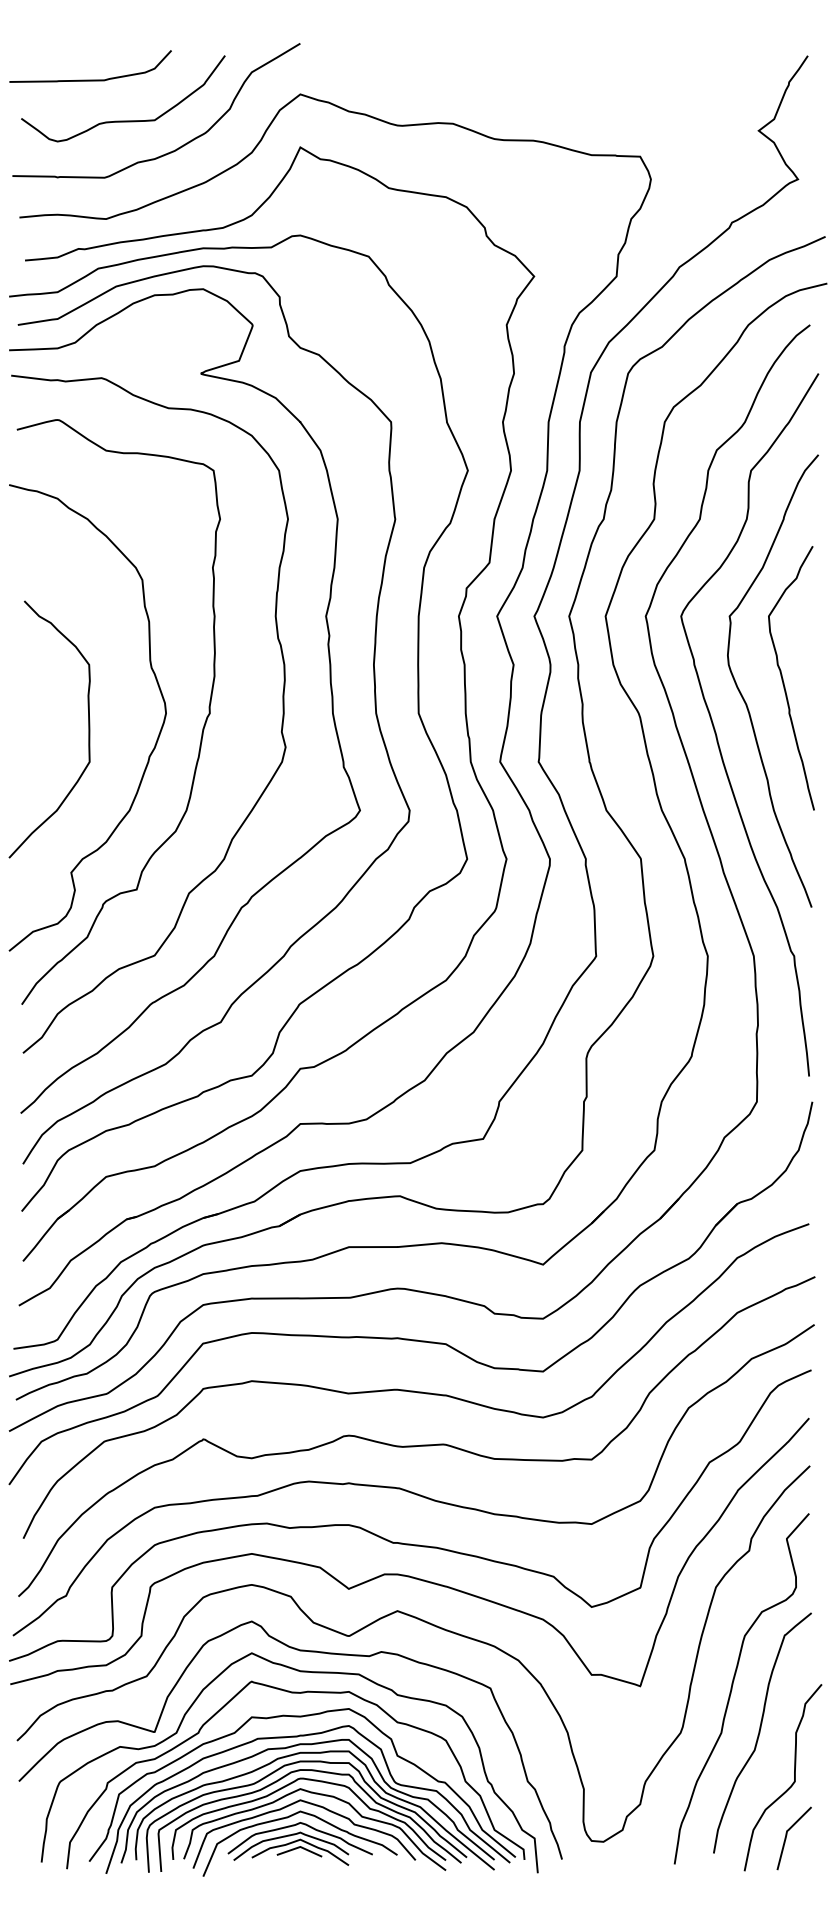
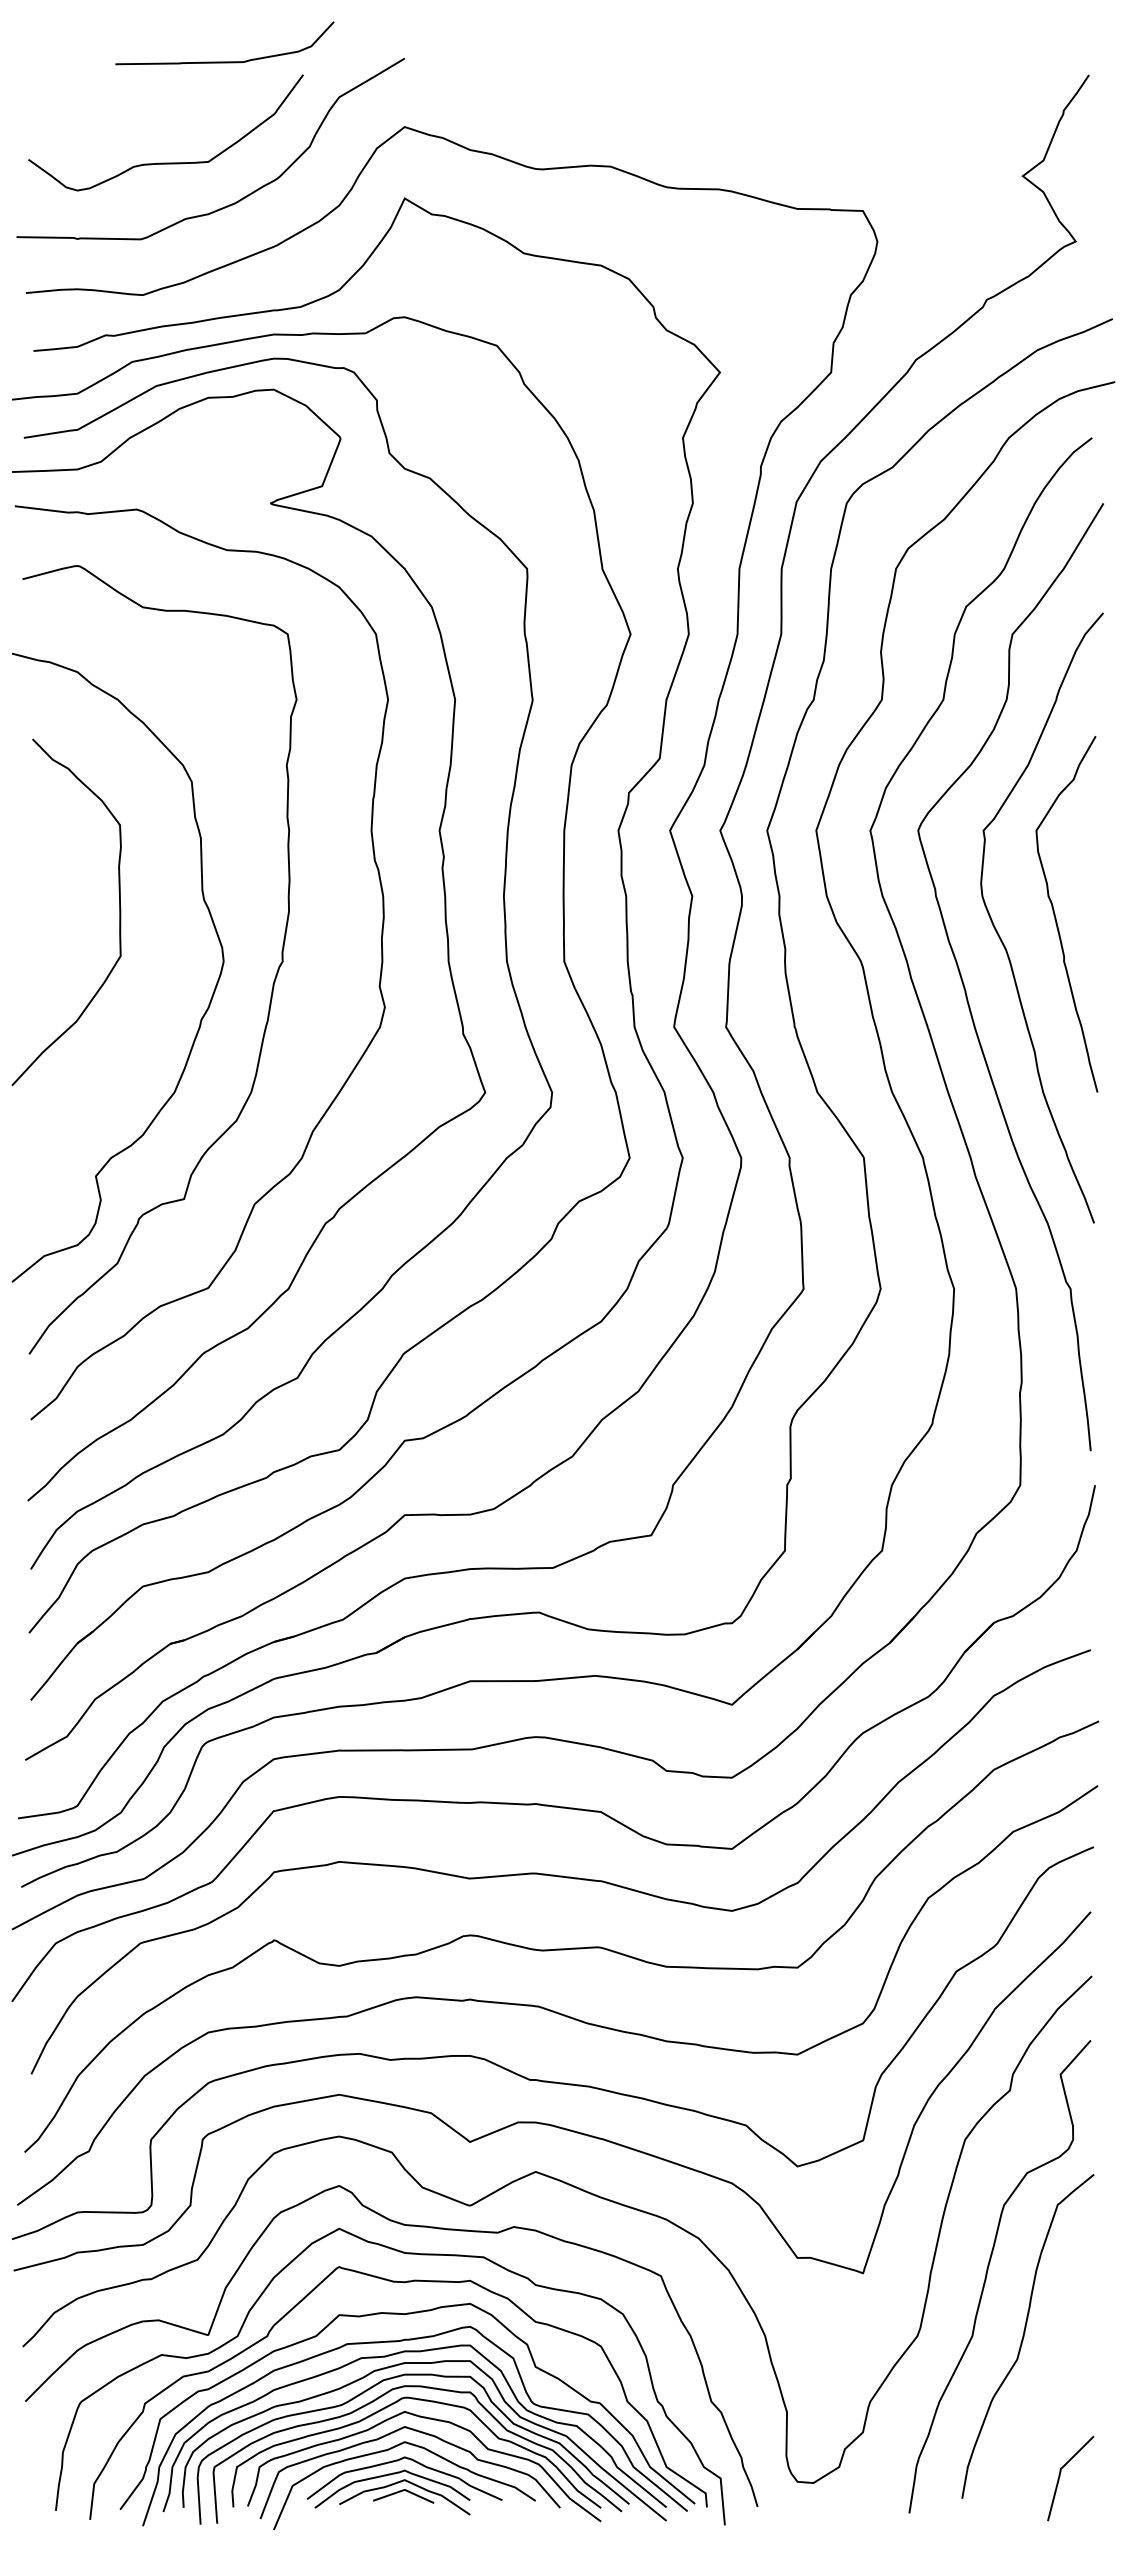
curve: (90, 79) -> (224, 61), moved
curve: (88, 728) -> (119, 911), moved
curve: (792, 1782) -> (1068, 2403), removed

